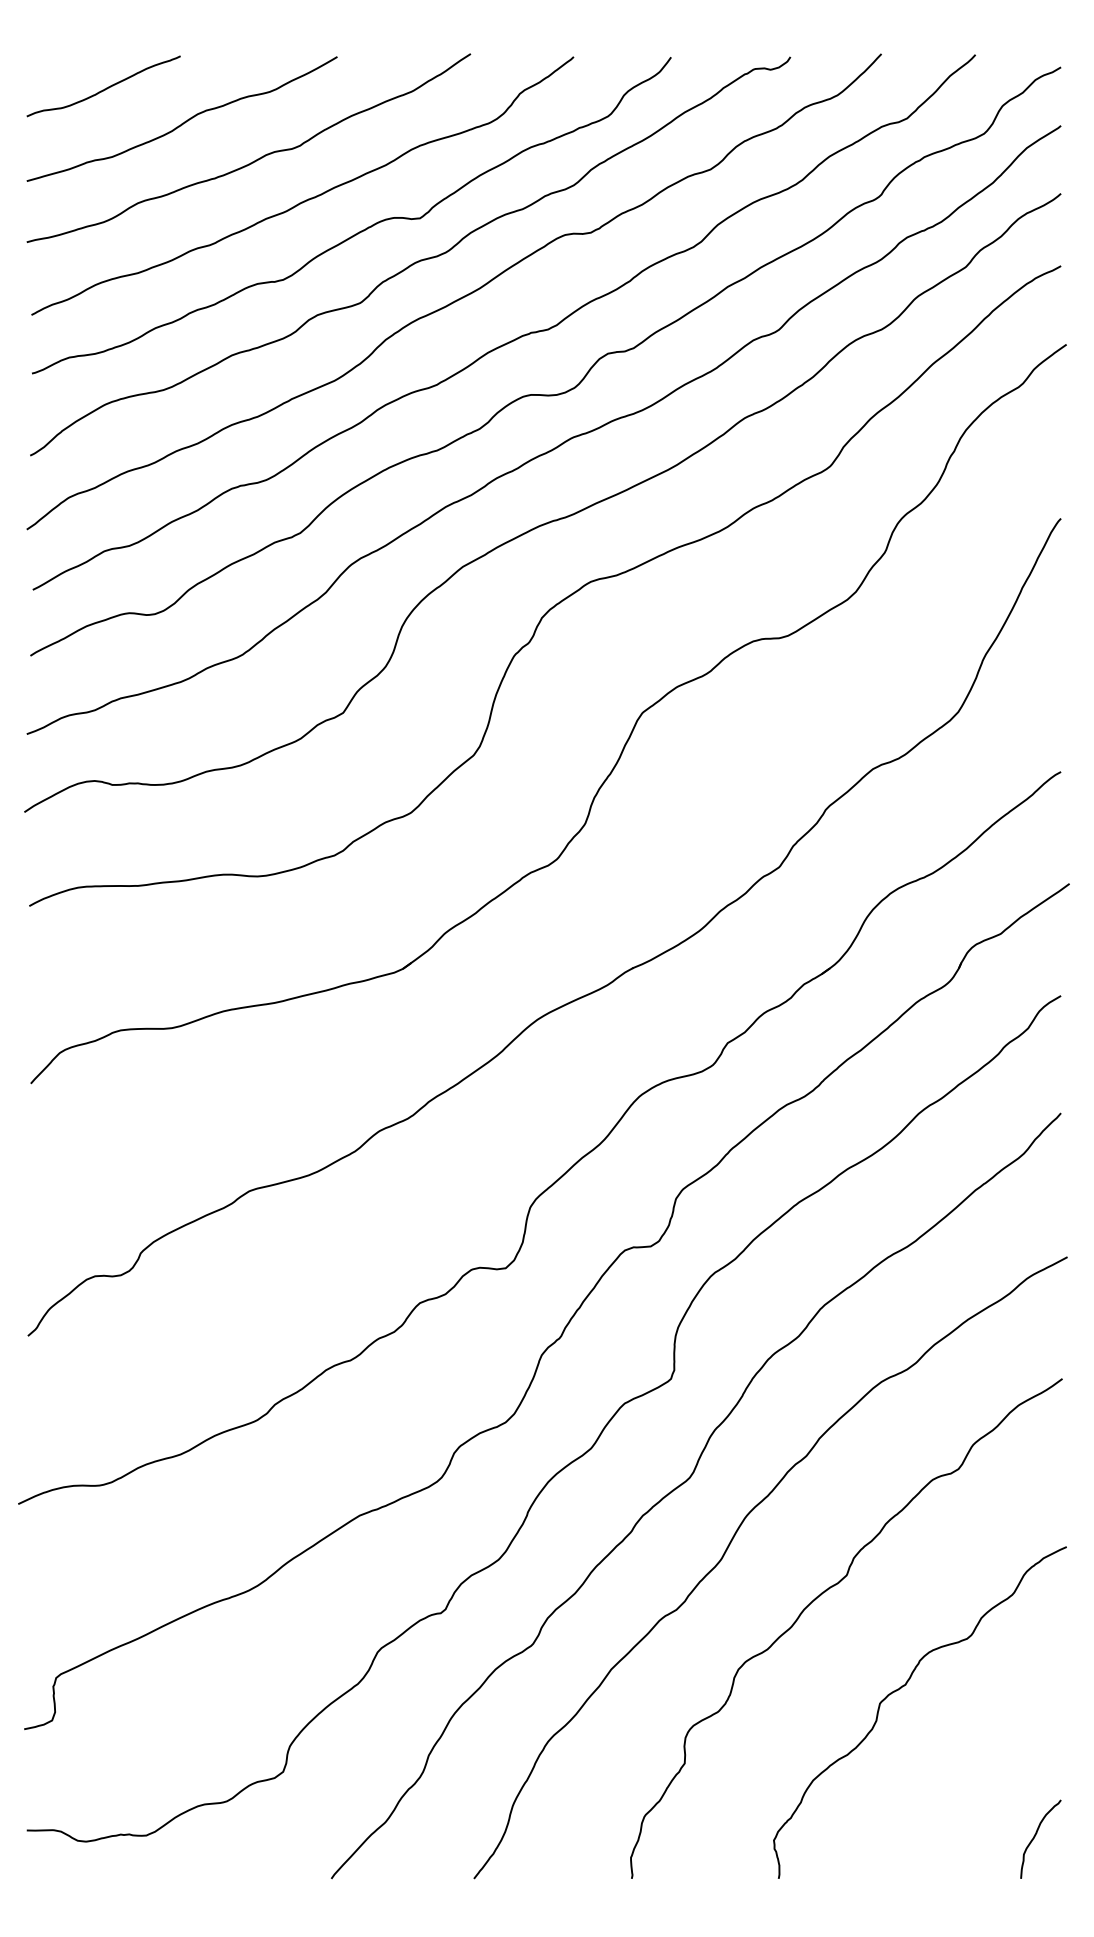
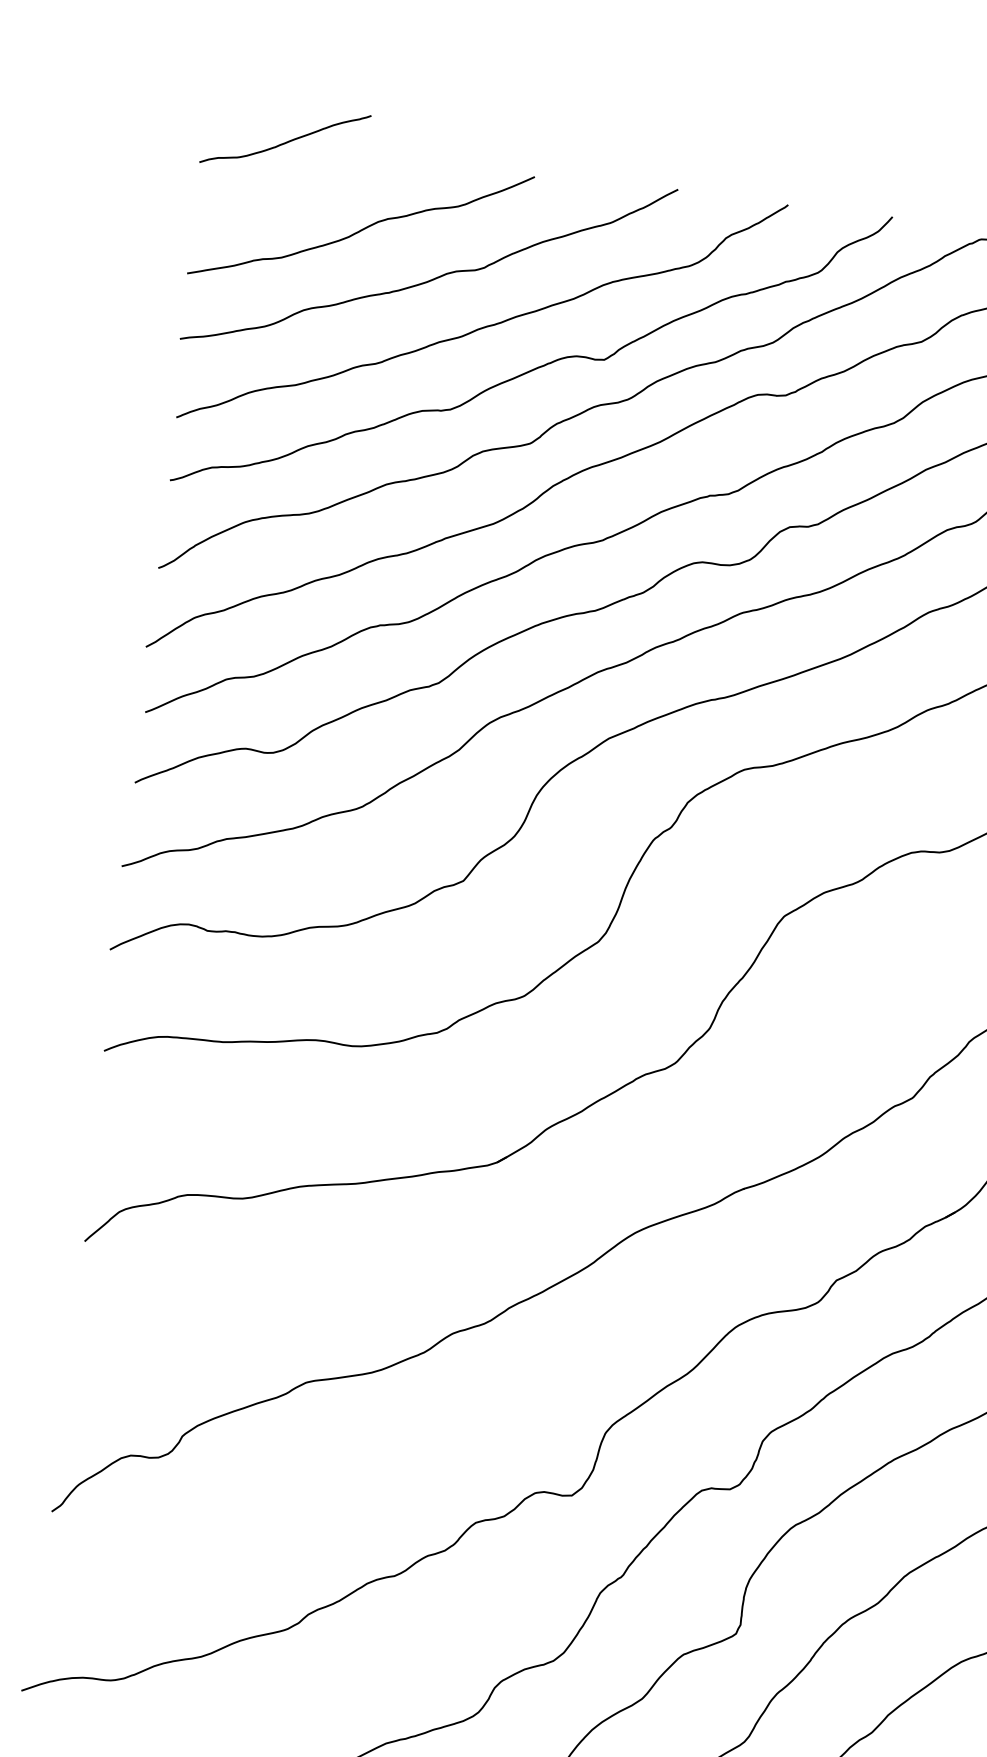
curve: (104, 88) -> (286, 141), moved

